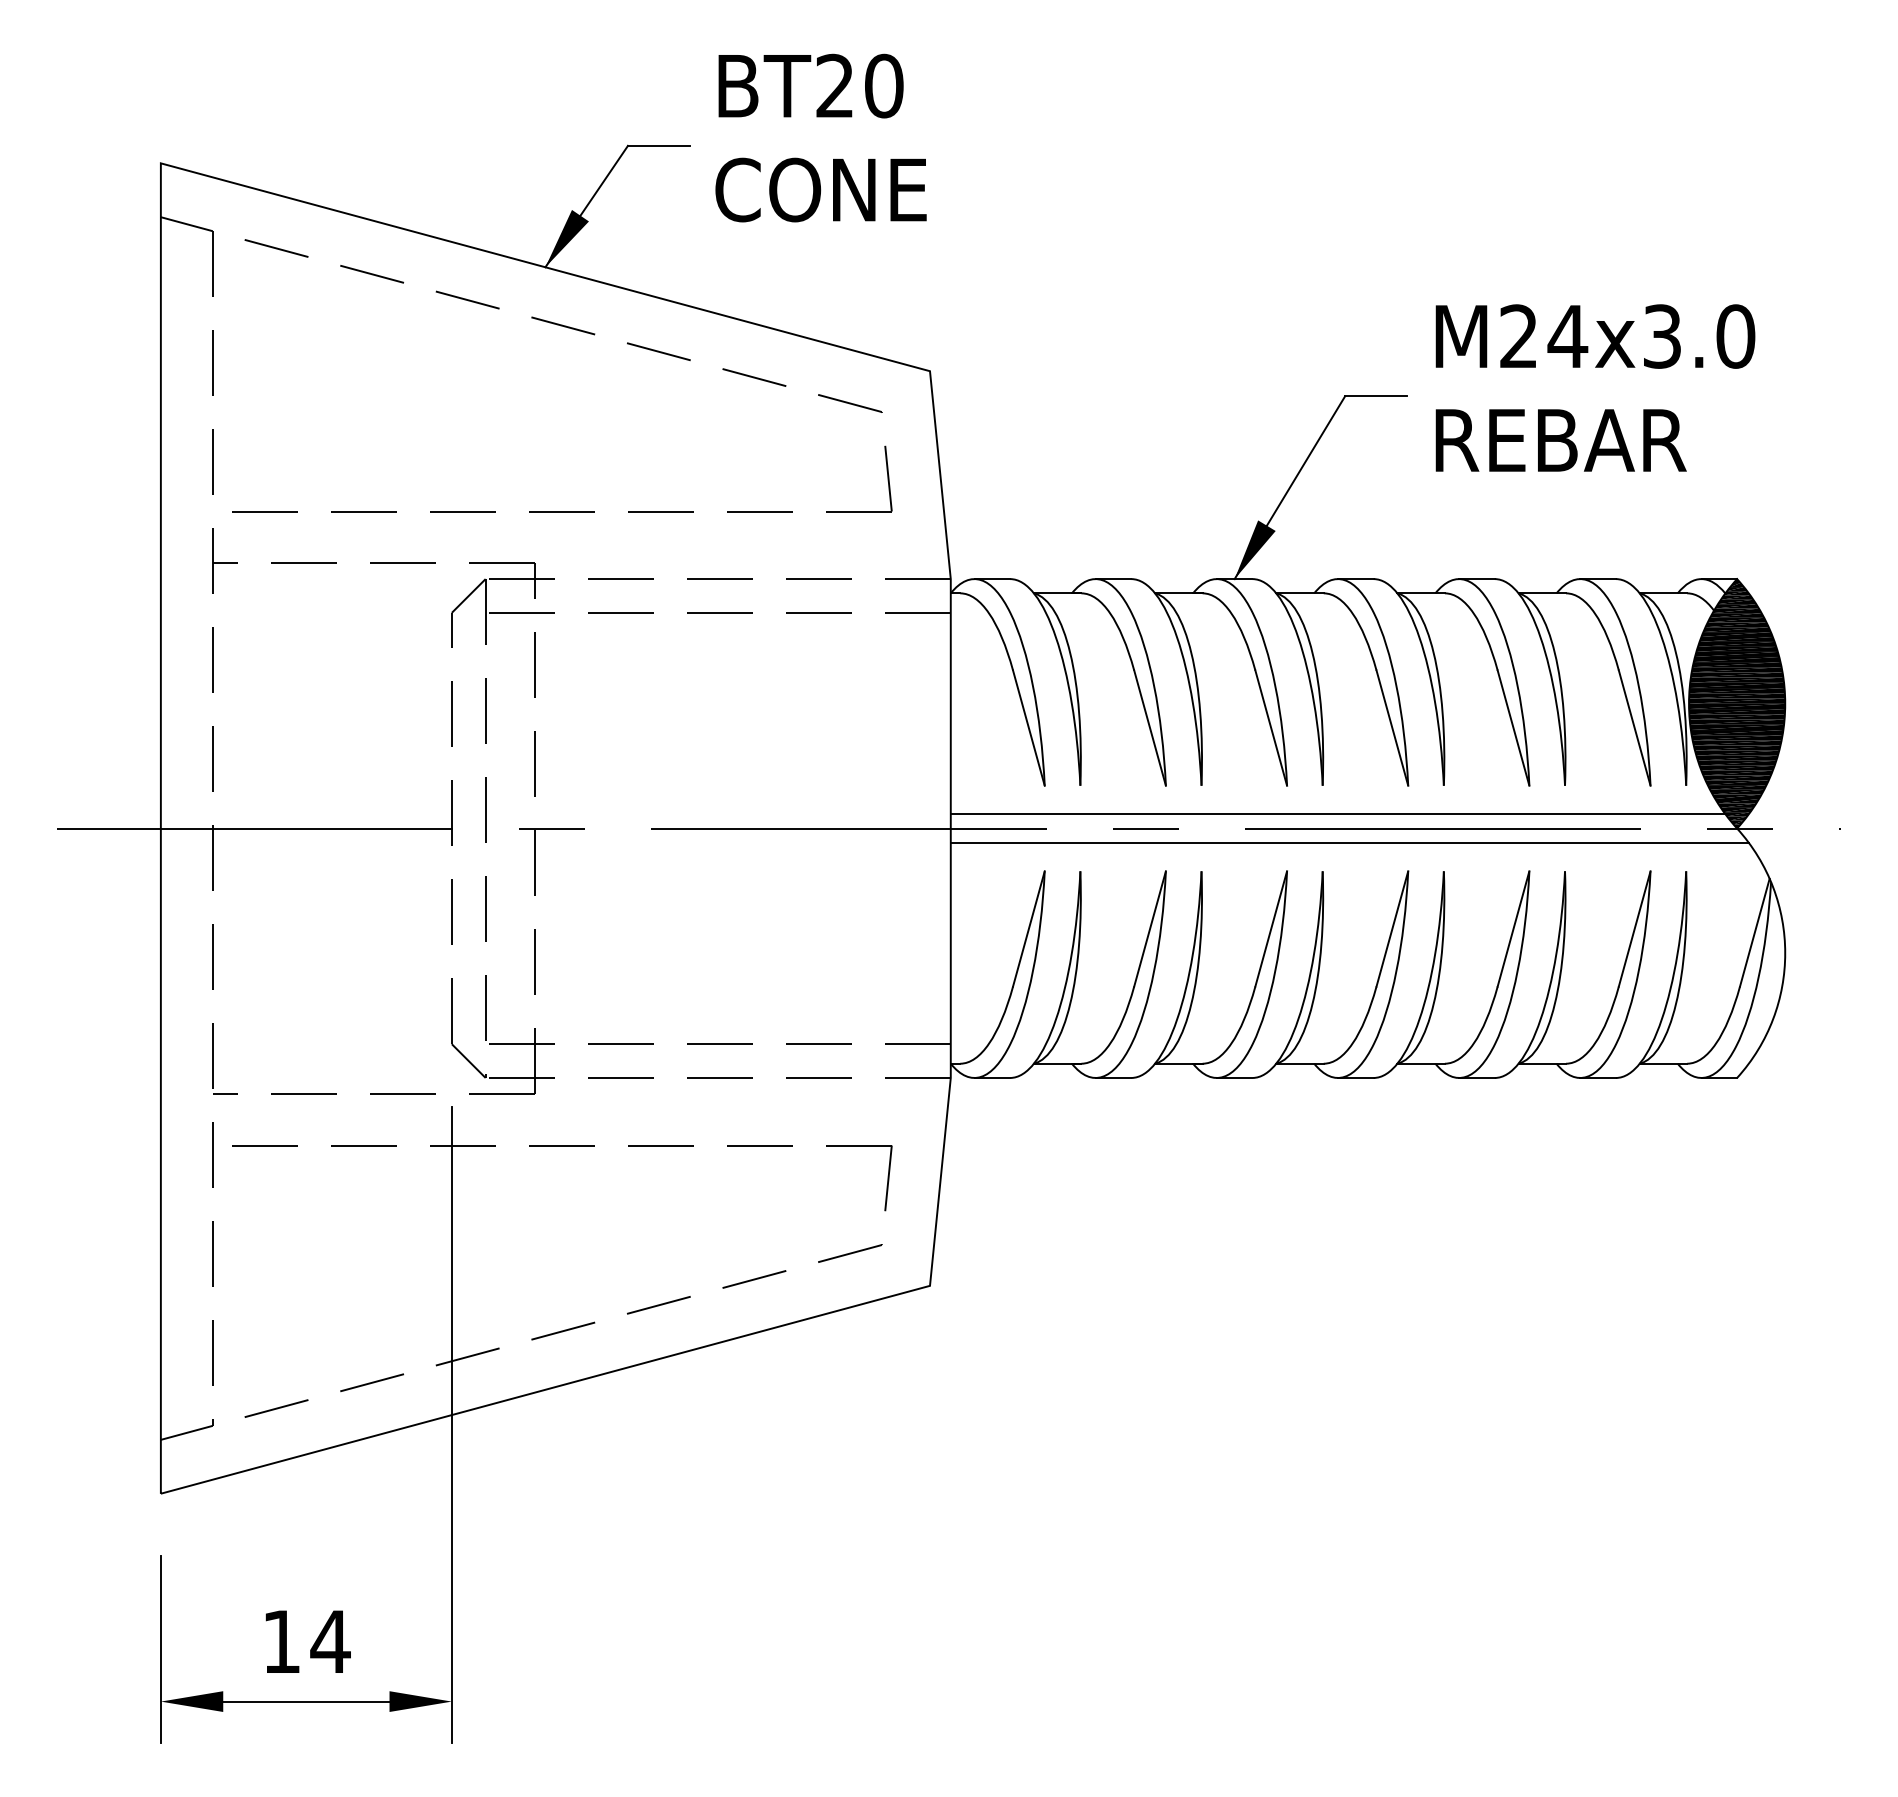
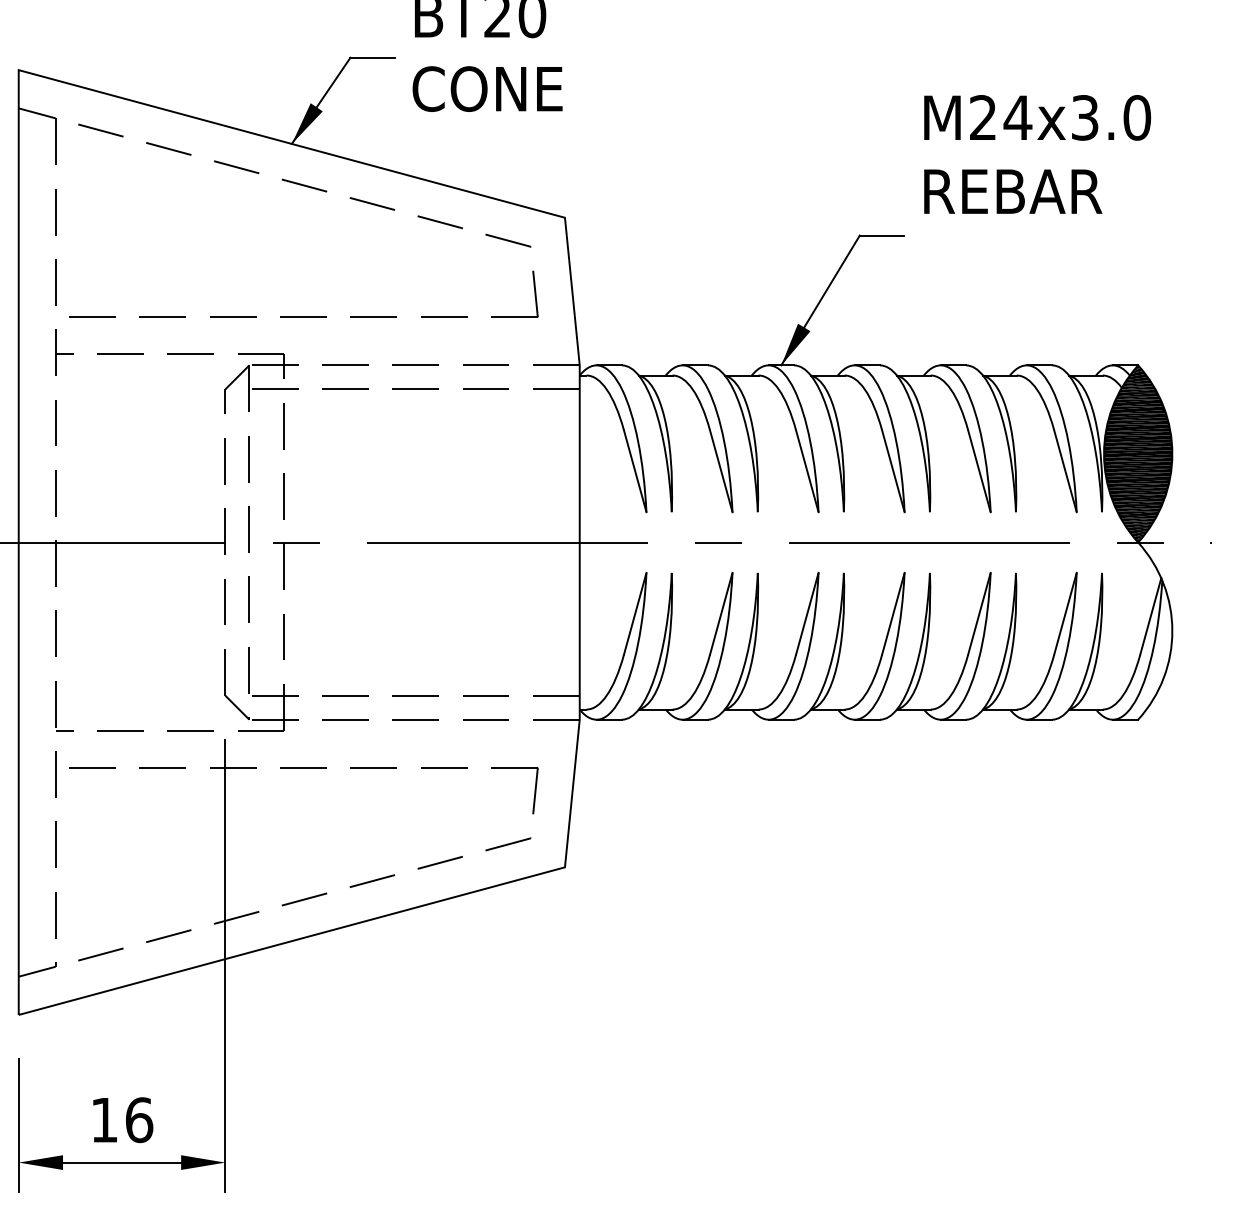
text: (1595, 387) -> (1037, 154), moved
line: (1337, 814) -> (854, 532), removed
line: (1349, 842) -> (862, 552), removed
text: (330, 1641) -> (139, 1119), 14 -> 16

